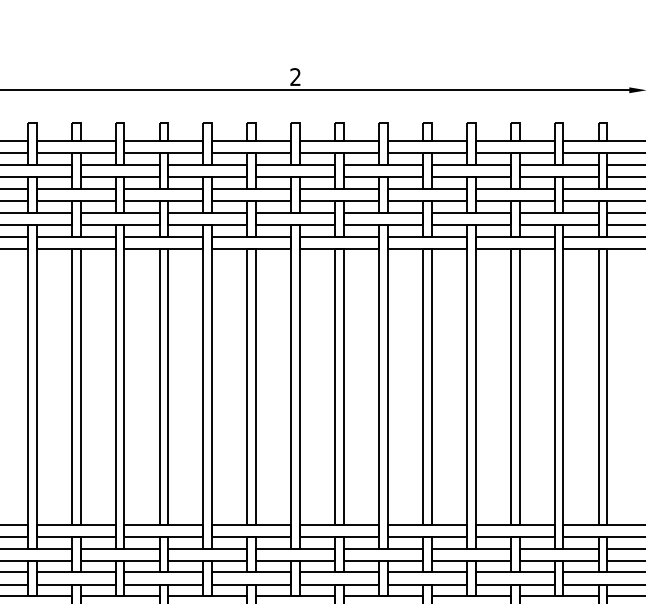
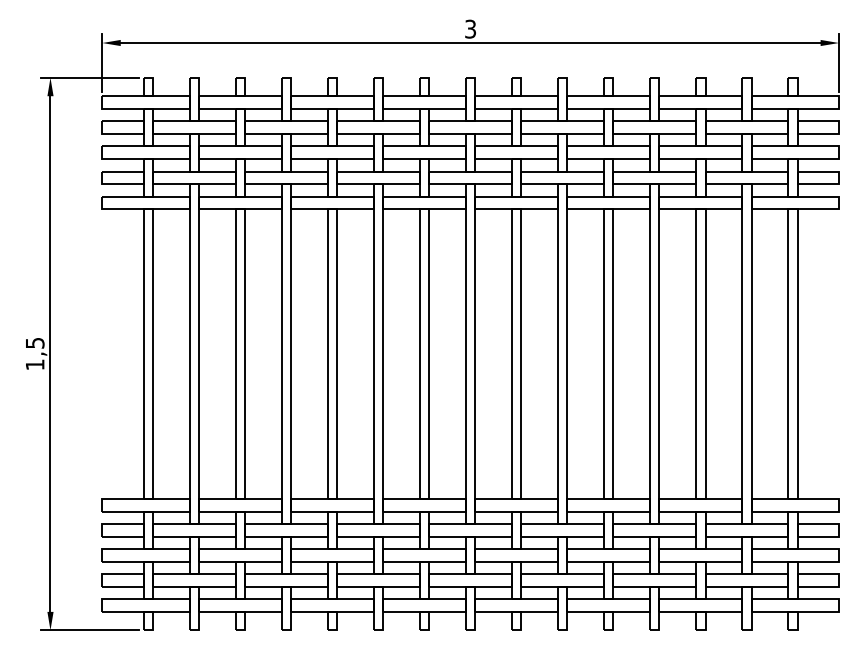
text: (295, 77) -> (470, 29), 2 -> 3

